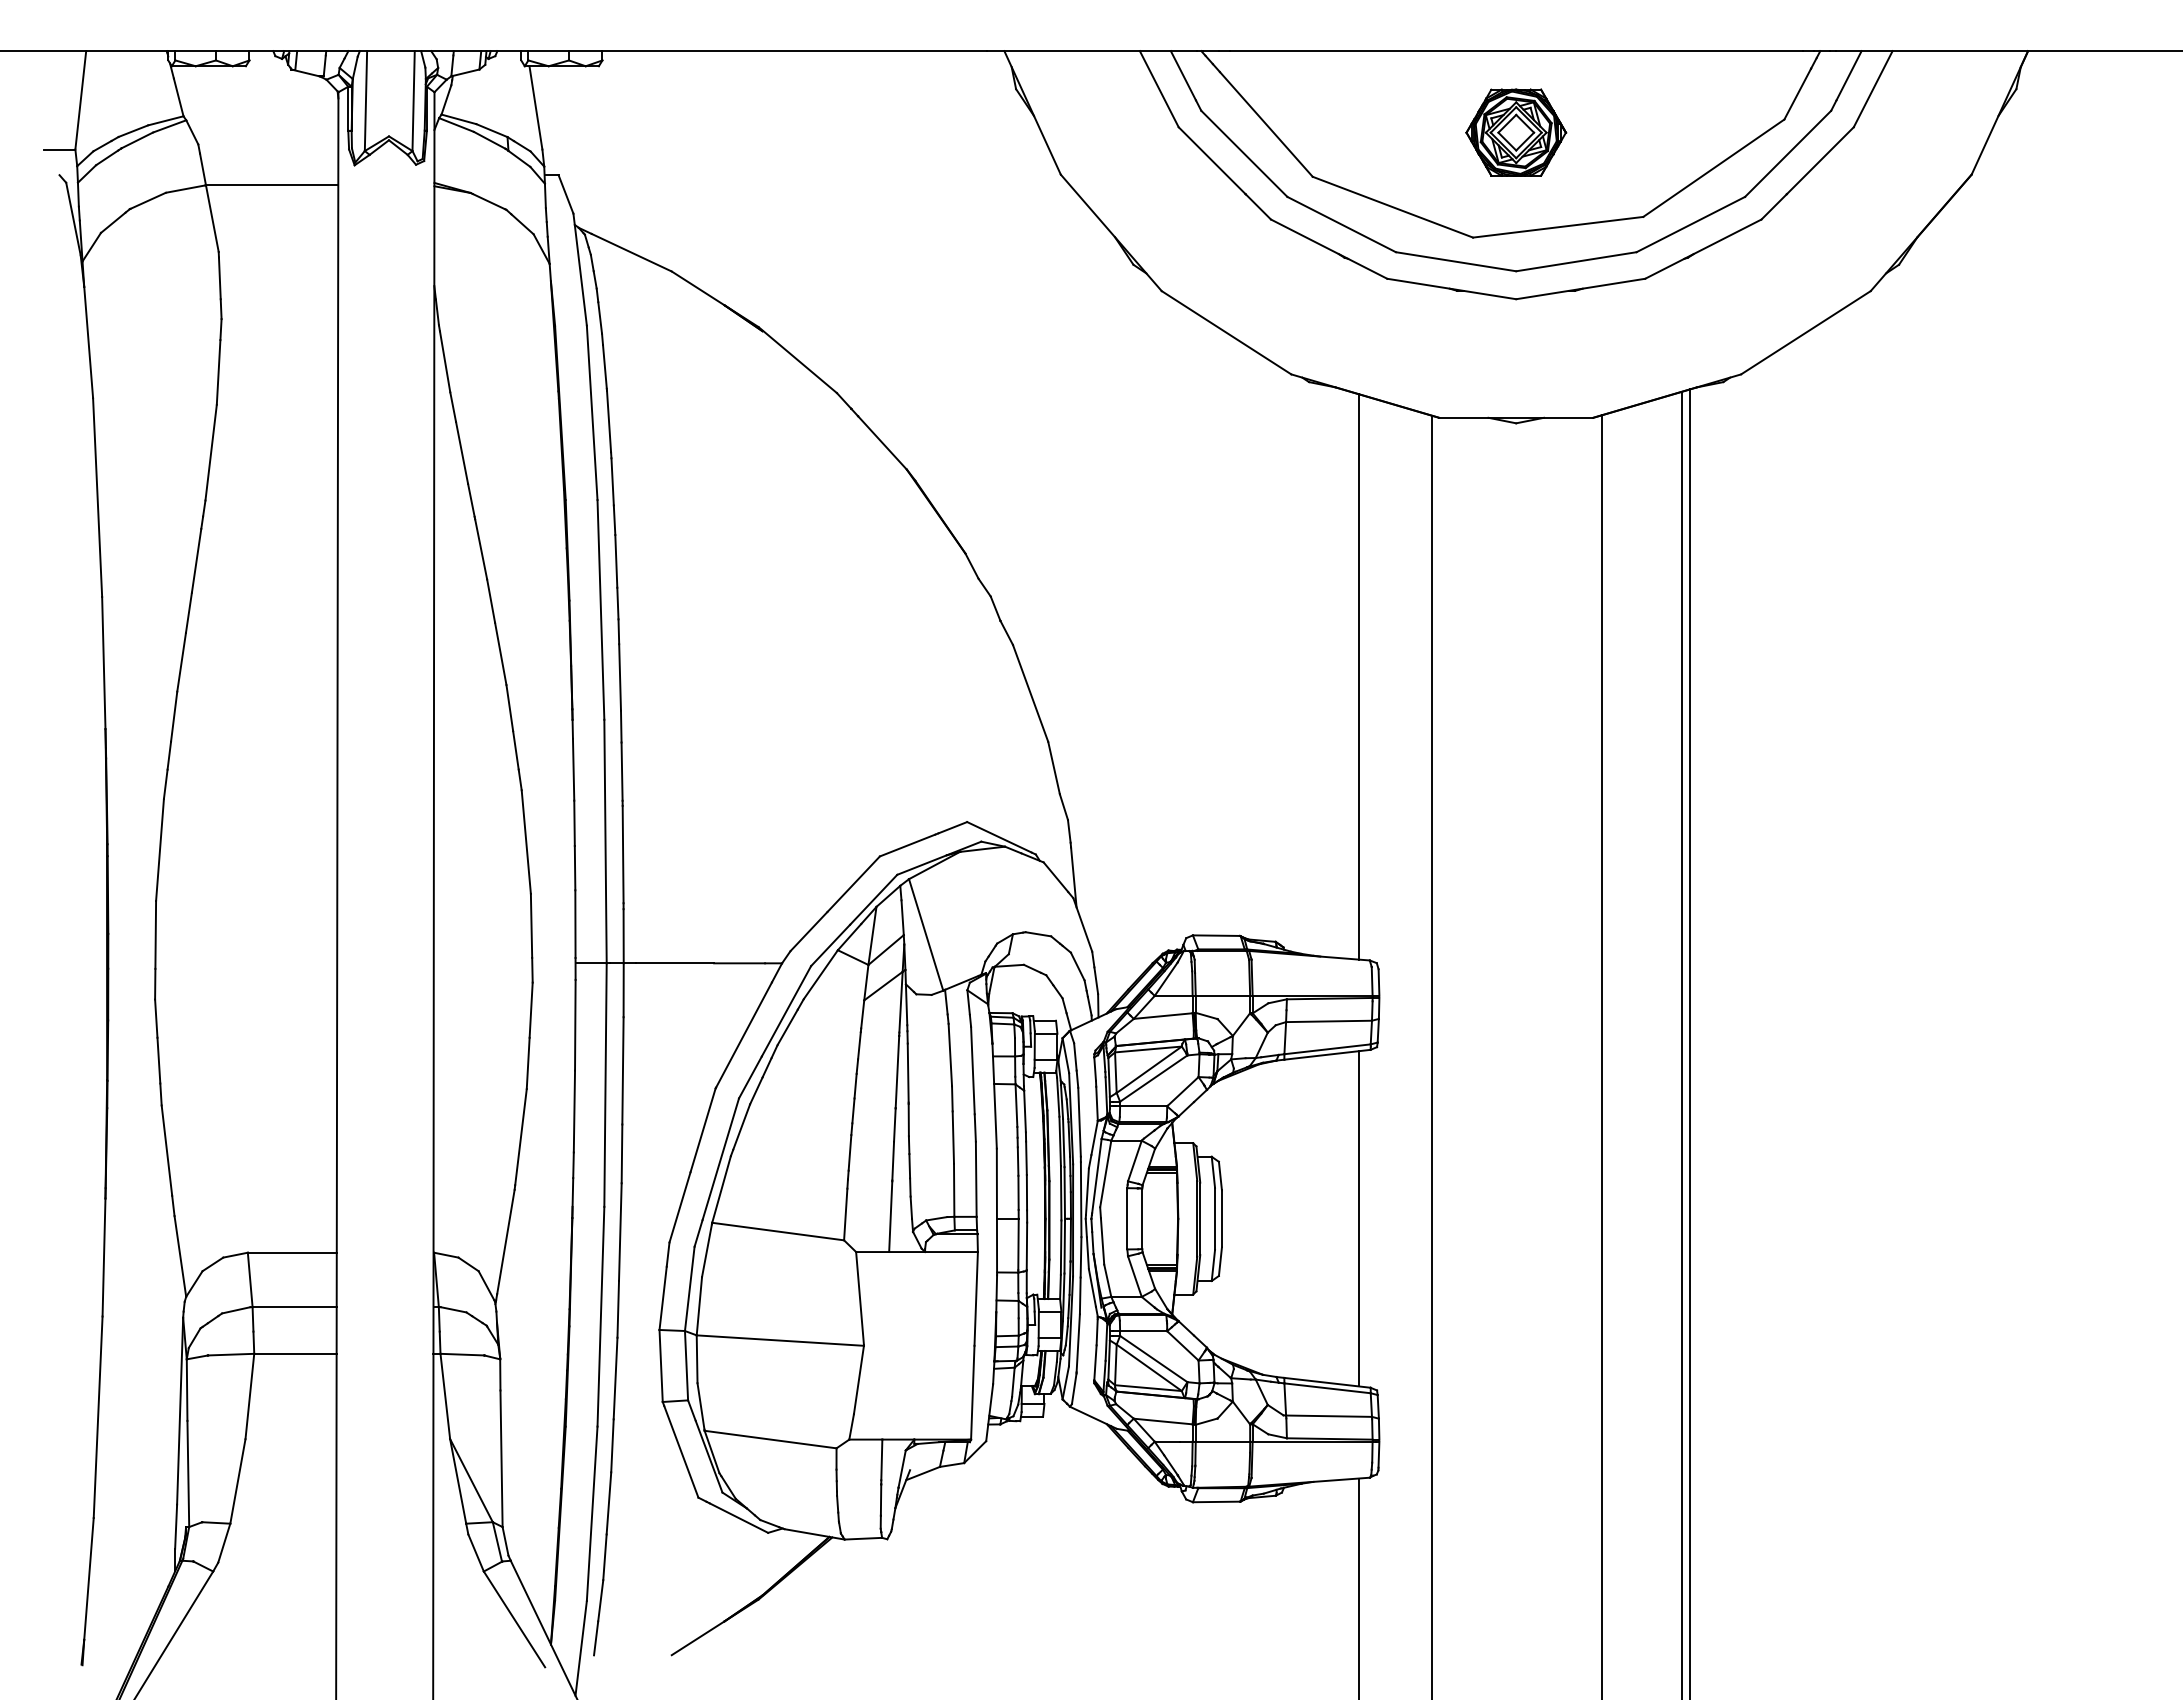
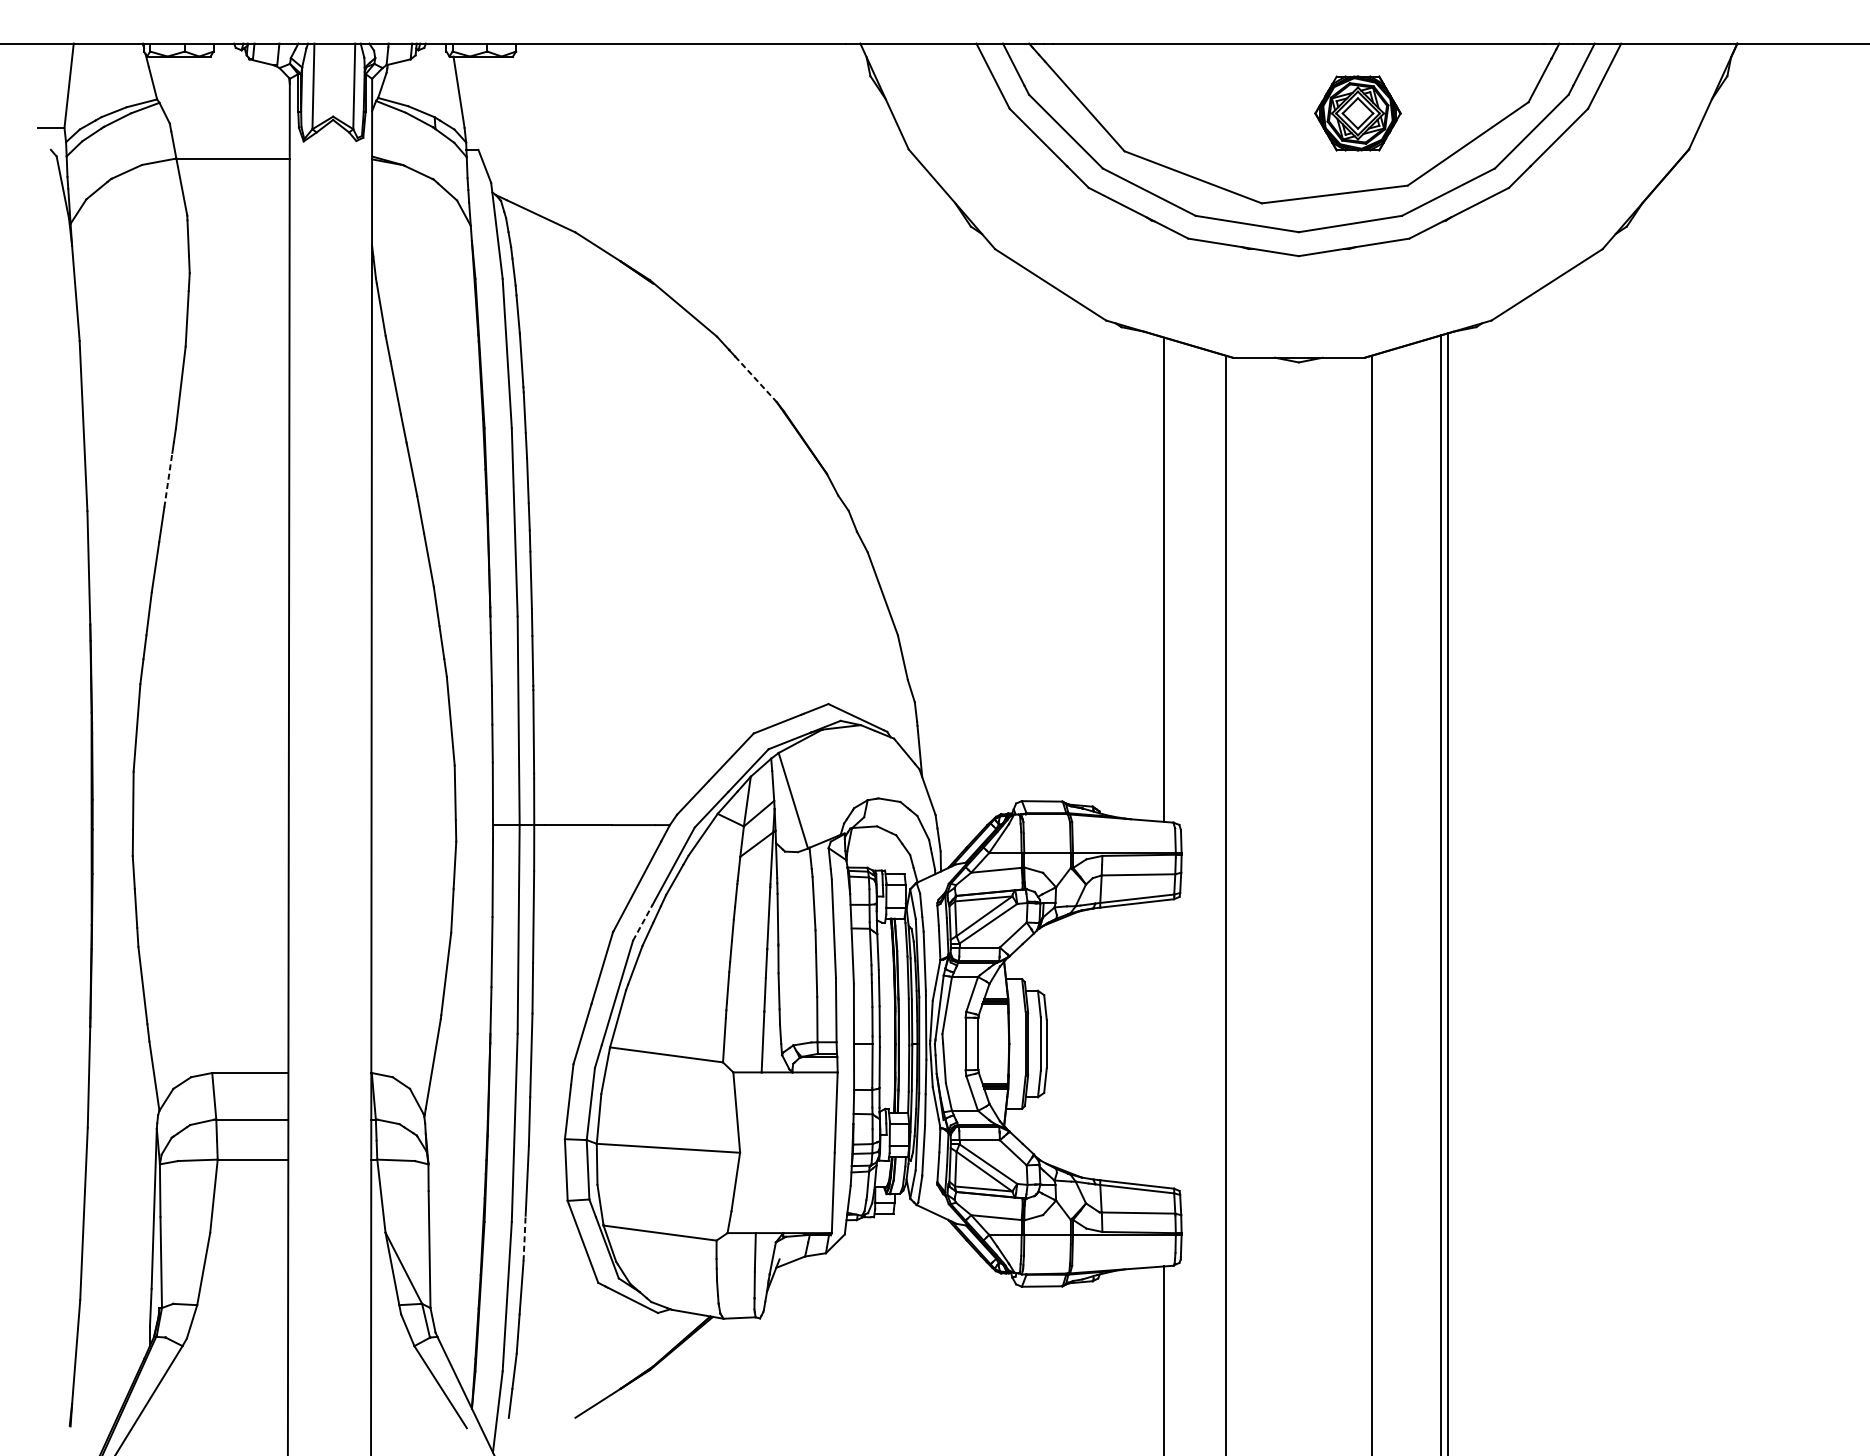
part: (1516, 132) -> (1358, 113), moved
line: (882, 443) -> (755, 379), solid -> dashed
line: (196, 560) -> (168, 479), solid -> dashed
line: (750, 1077) -> (642, 922), solid -> dashed
line: (1358, 1218) -> (1163, 1043), removed
line: (612, 1445) -> (524, 1238), solid -> dashed

